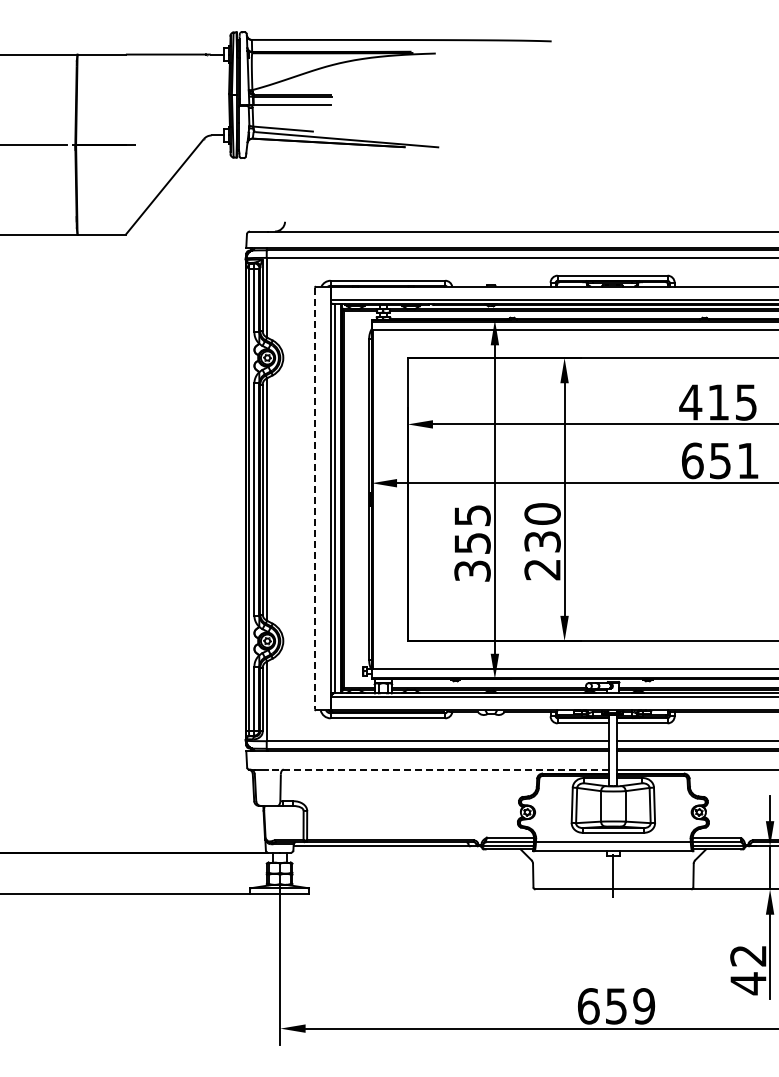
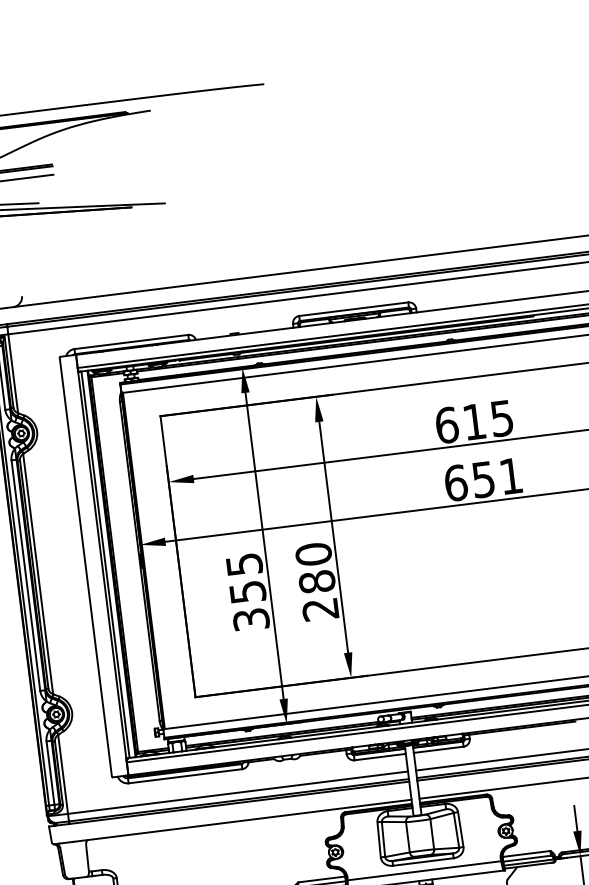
text: (690, 402) -> (446, 425), 415 -> 615
line: (314, 498) -> (85, 567), dashed -> solid
text: (542, 541) -> (317, 581), 230 -> 280
line: (438, 769) -> (241, 820), dashed -> solid

